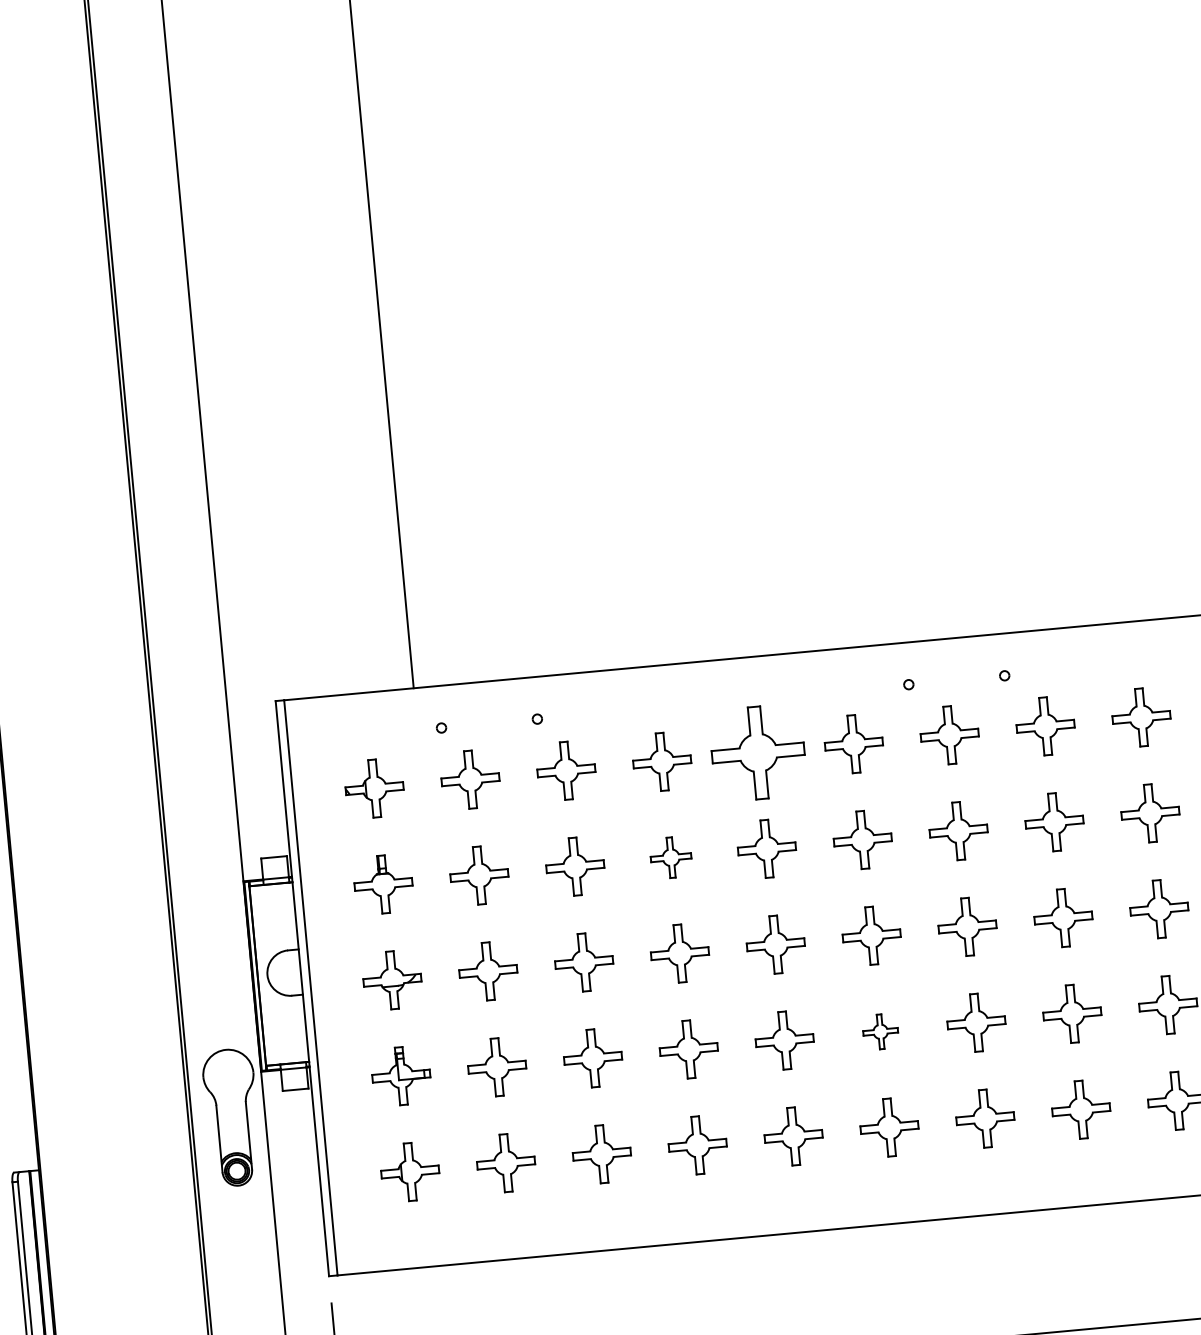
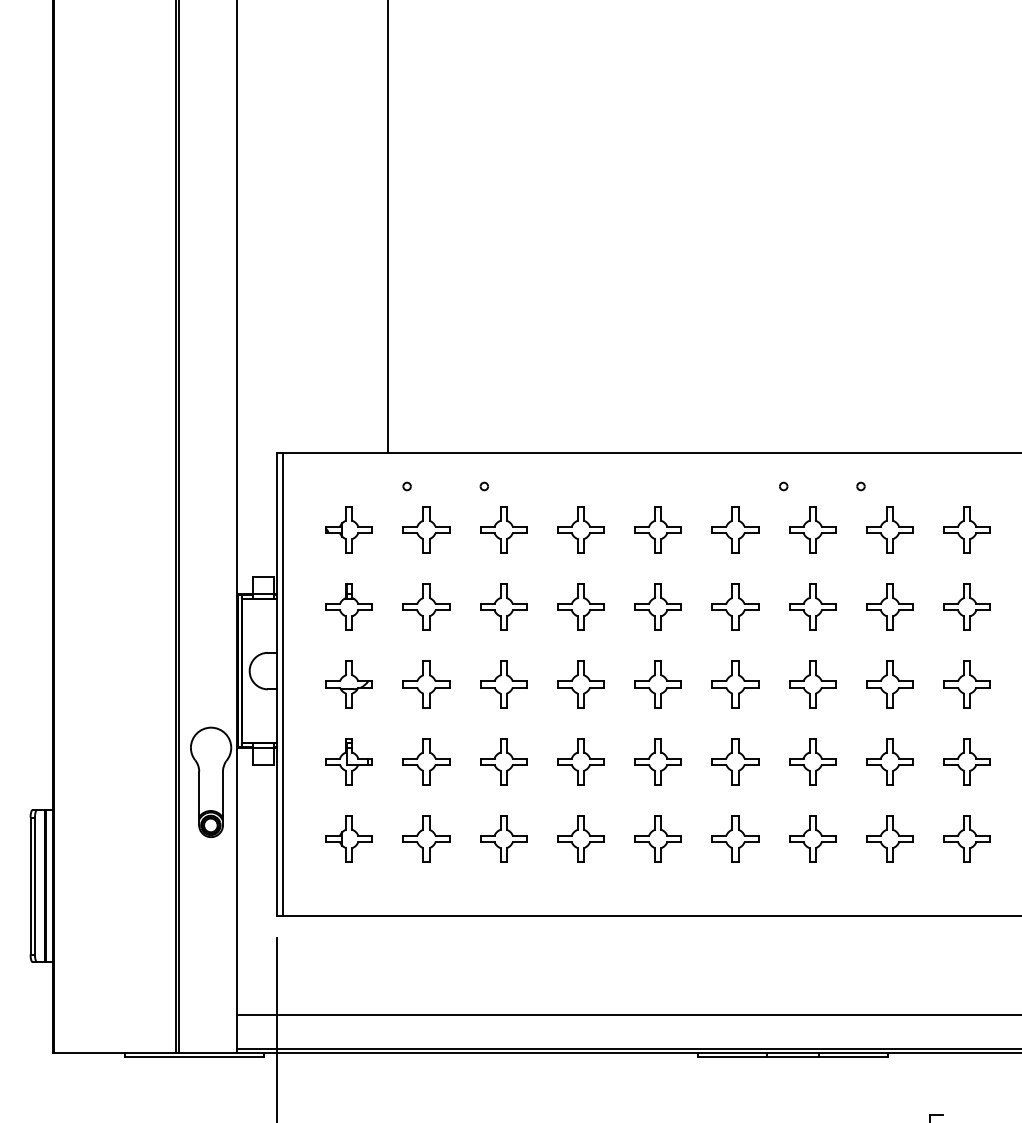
part: (757, 752) -> (657, 529), size x0.62
part: (670, 856) -> (580, 606), size x1.43
part: (880, 1031) -> (735, 761), size x1.67

